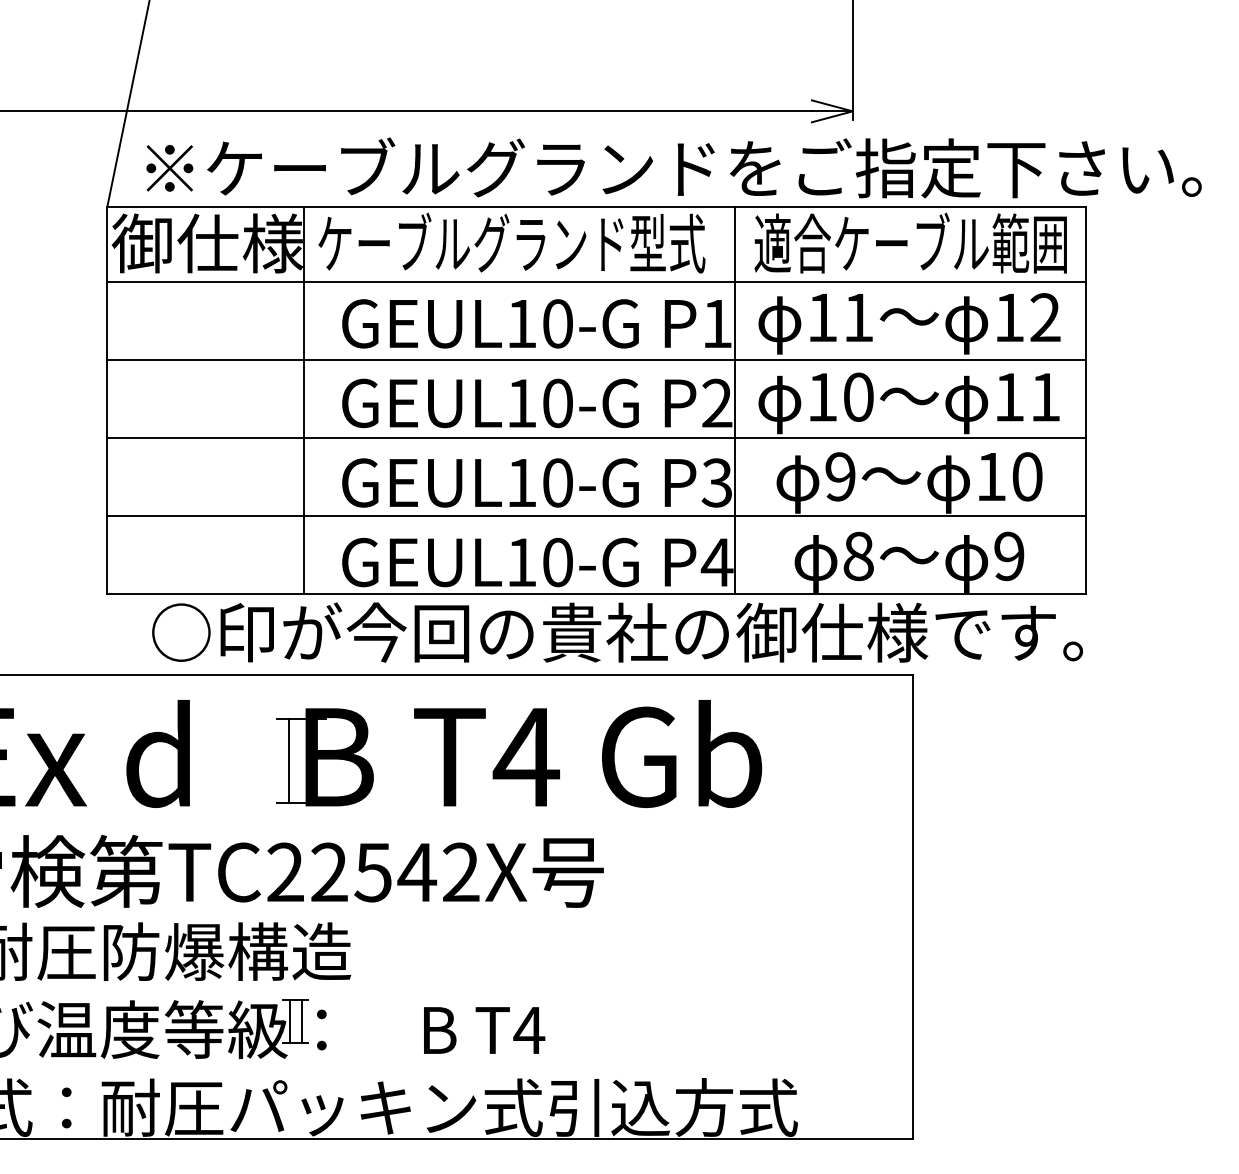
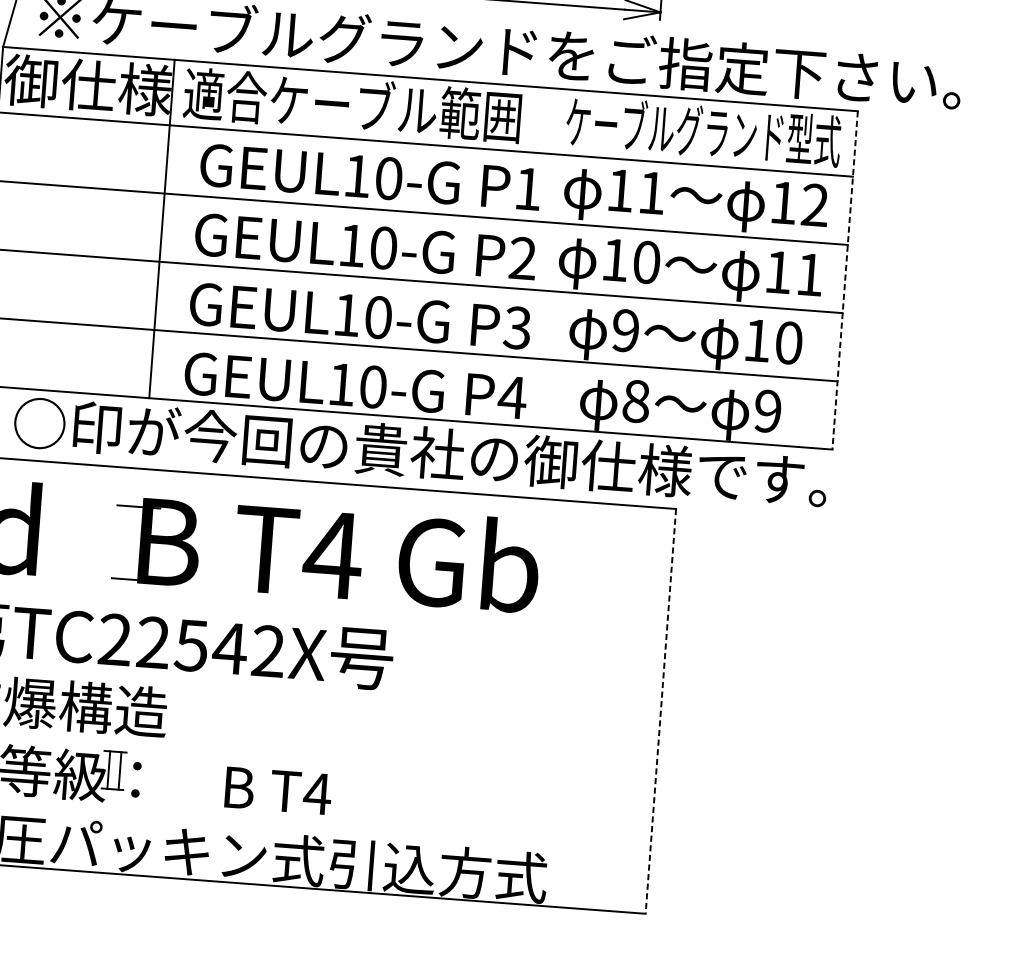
text: (511, 242) -> (353, 104), ケーブルグランド型式 -> 適合ケーブル範囲
text: (911, 242) -> (703, 130), 適合ケーブル範囲 -> ケーブルグランド型式
line: (734, 400) -> (538, 257), removed
line: (1086, 400) -> (845, 280), solid -> dashed
line: (289, 760) -> (125, 542), removed
line: (913, 907) -> (661, 711), solid -> dashed

